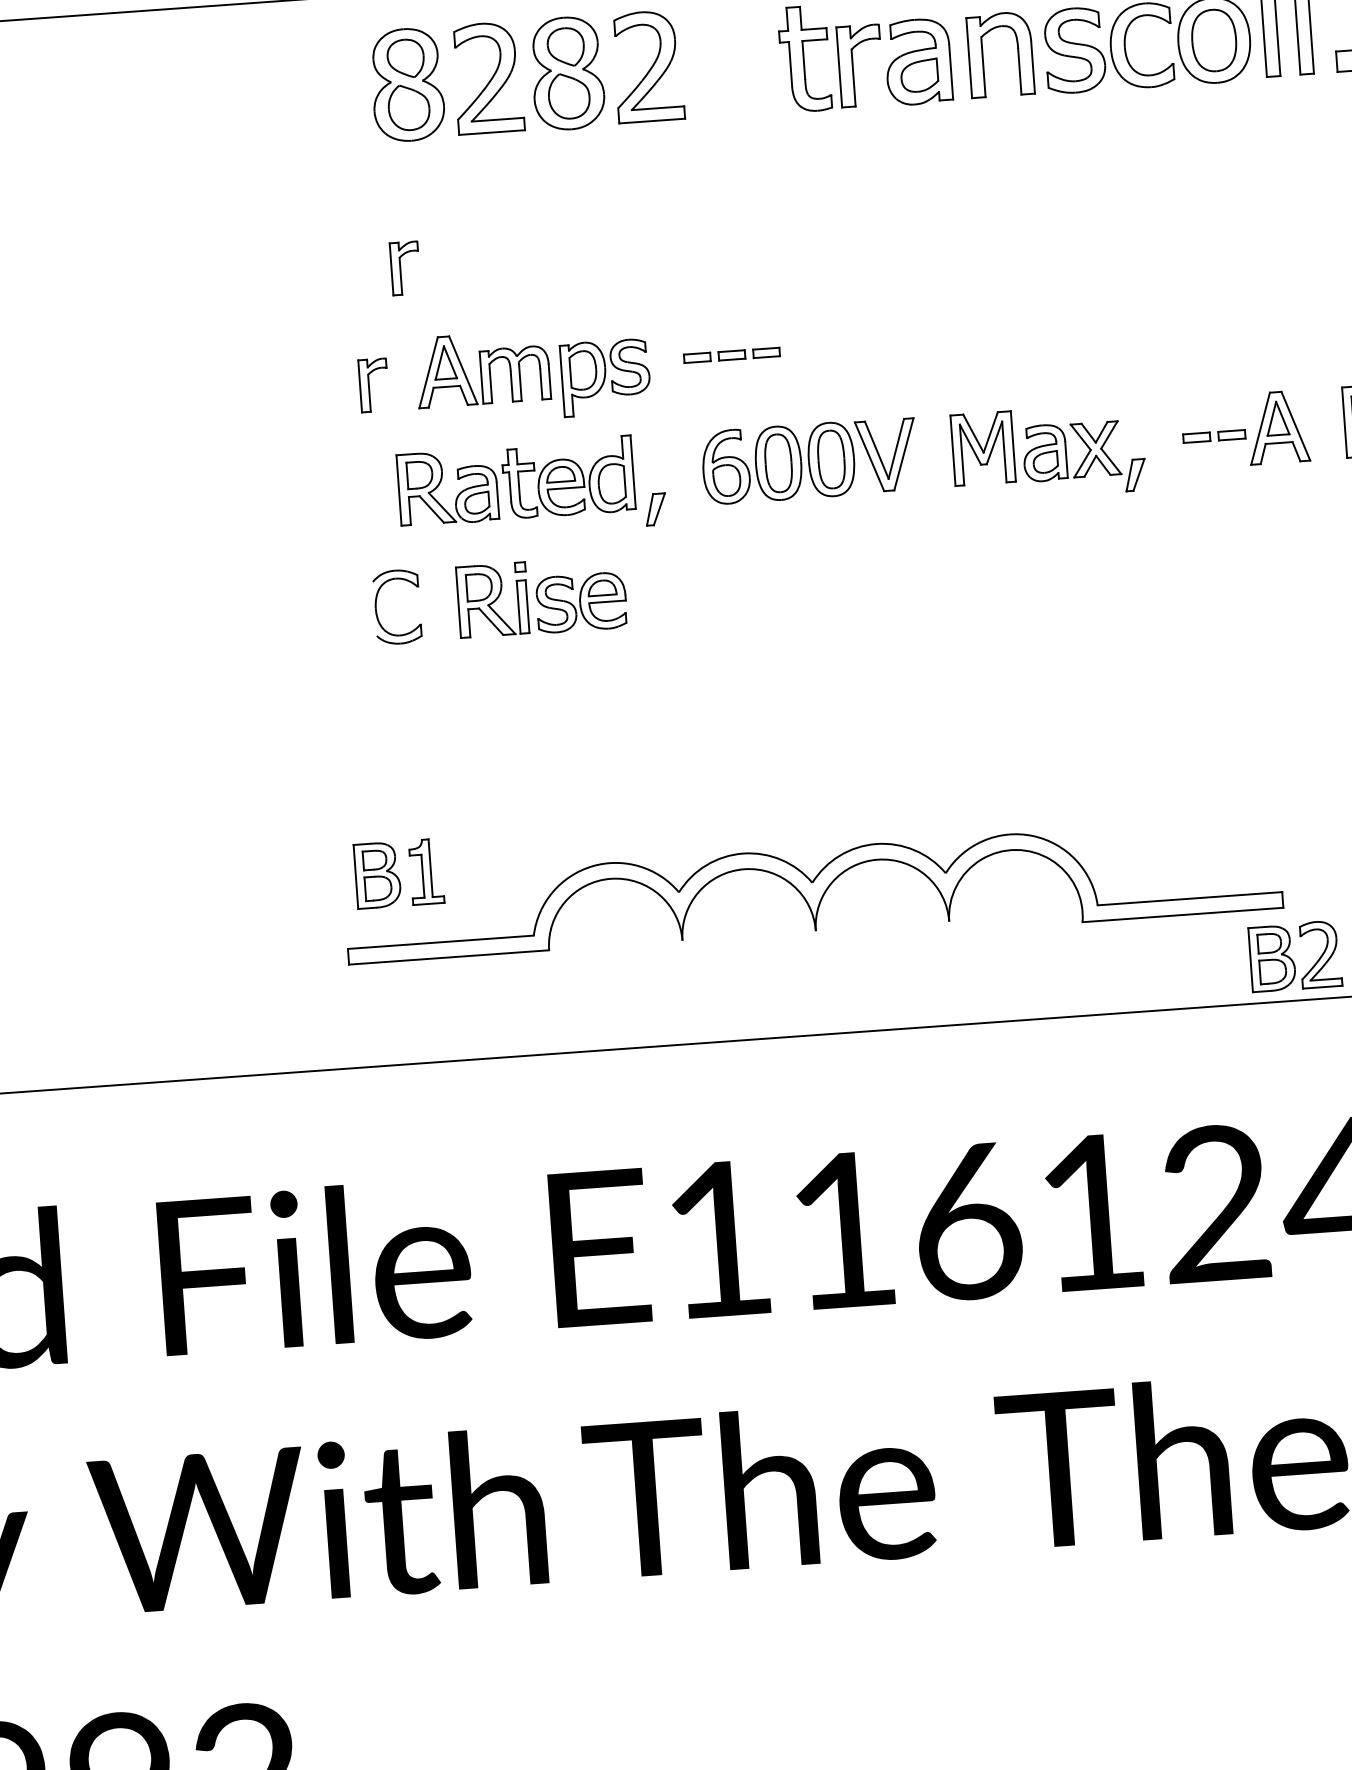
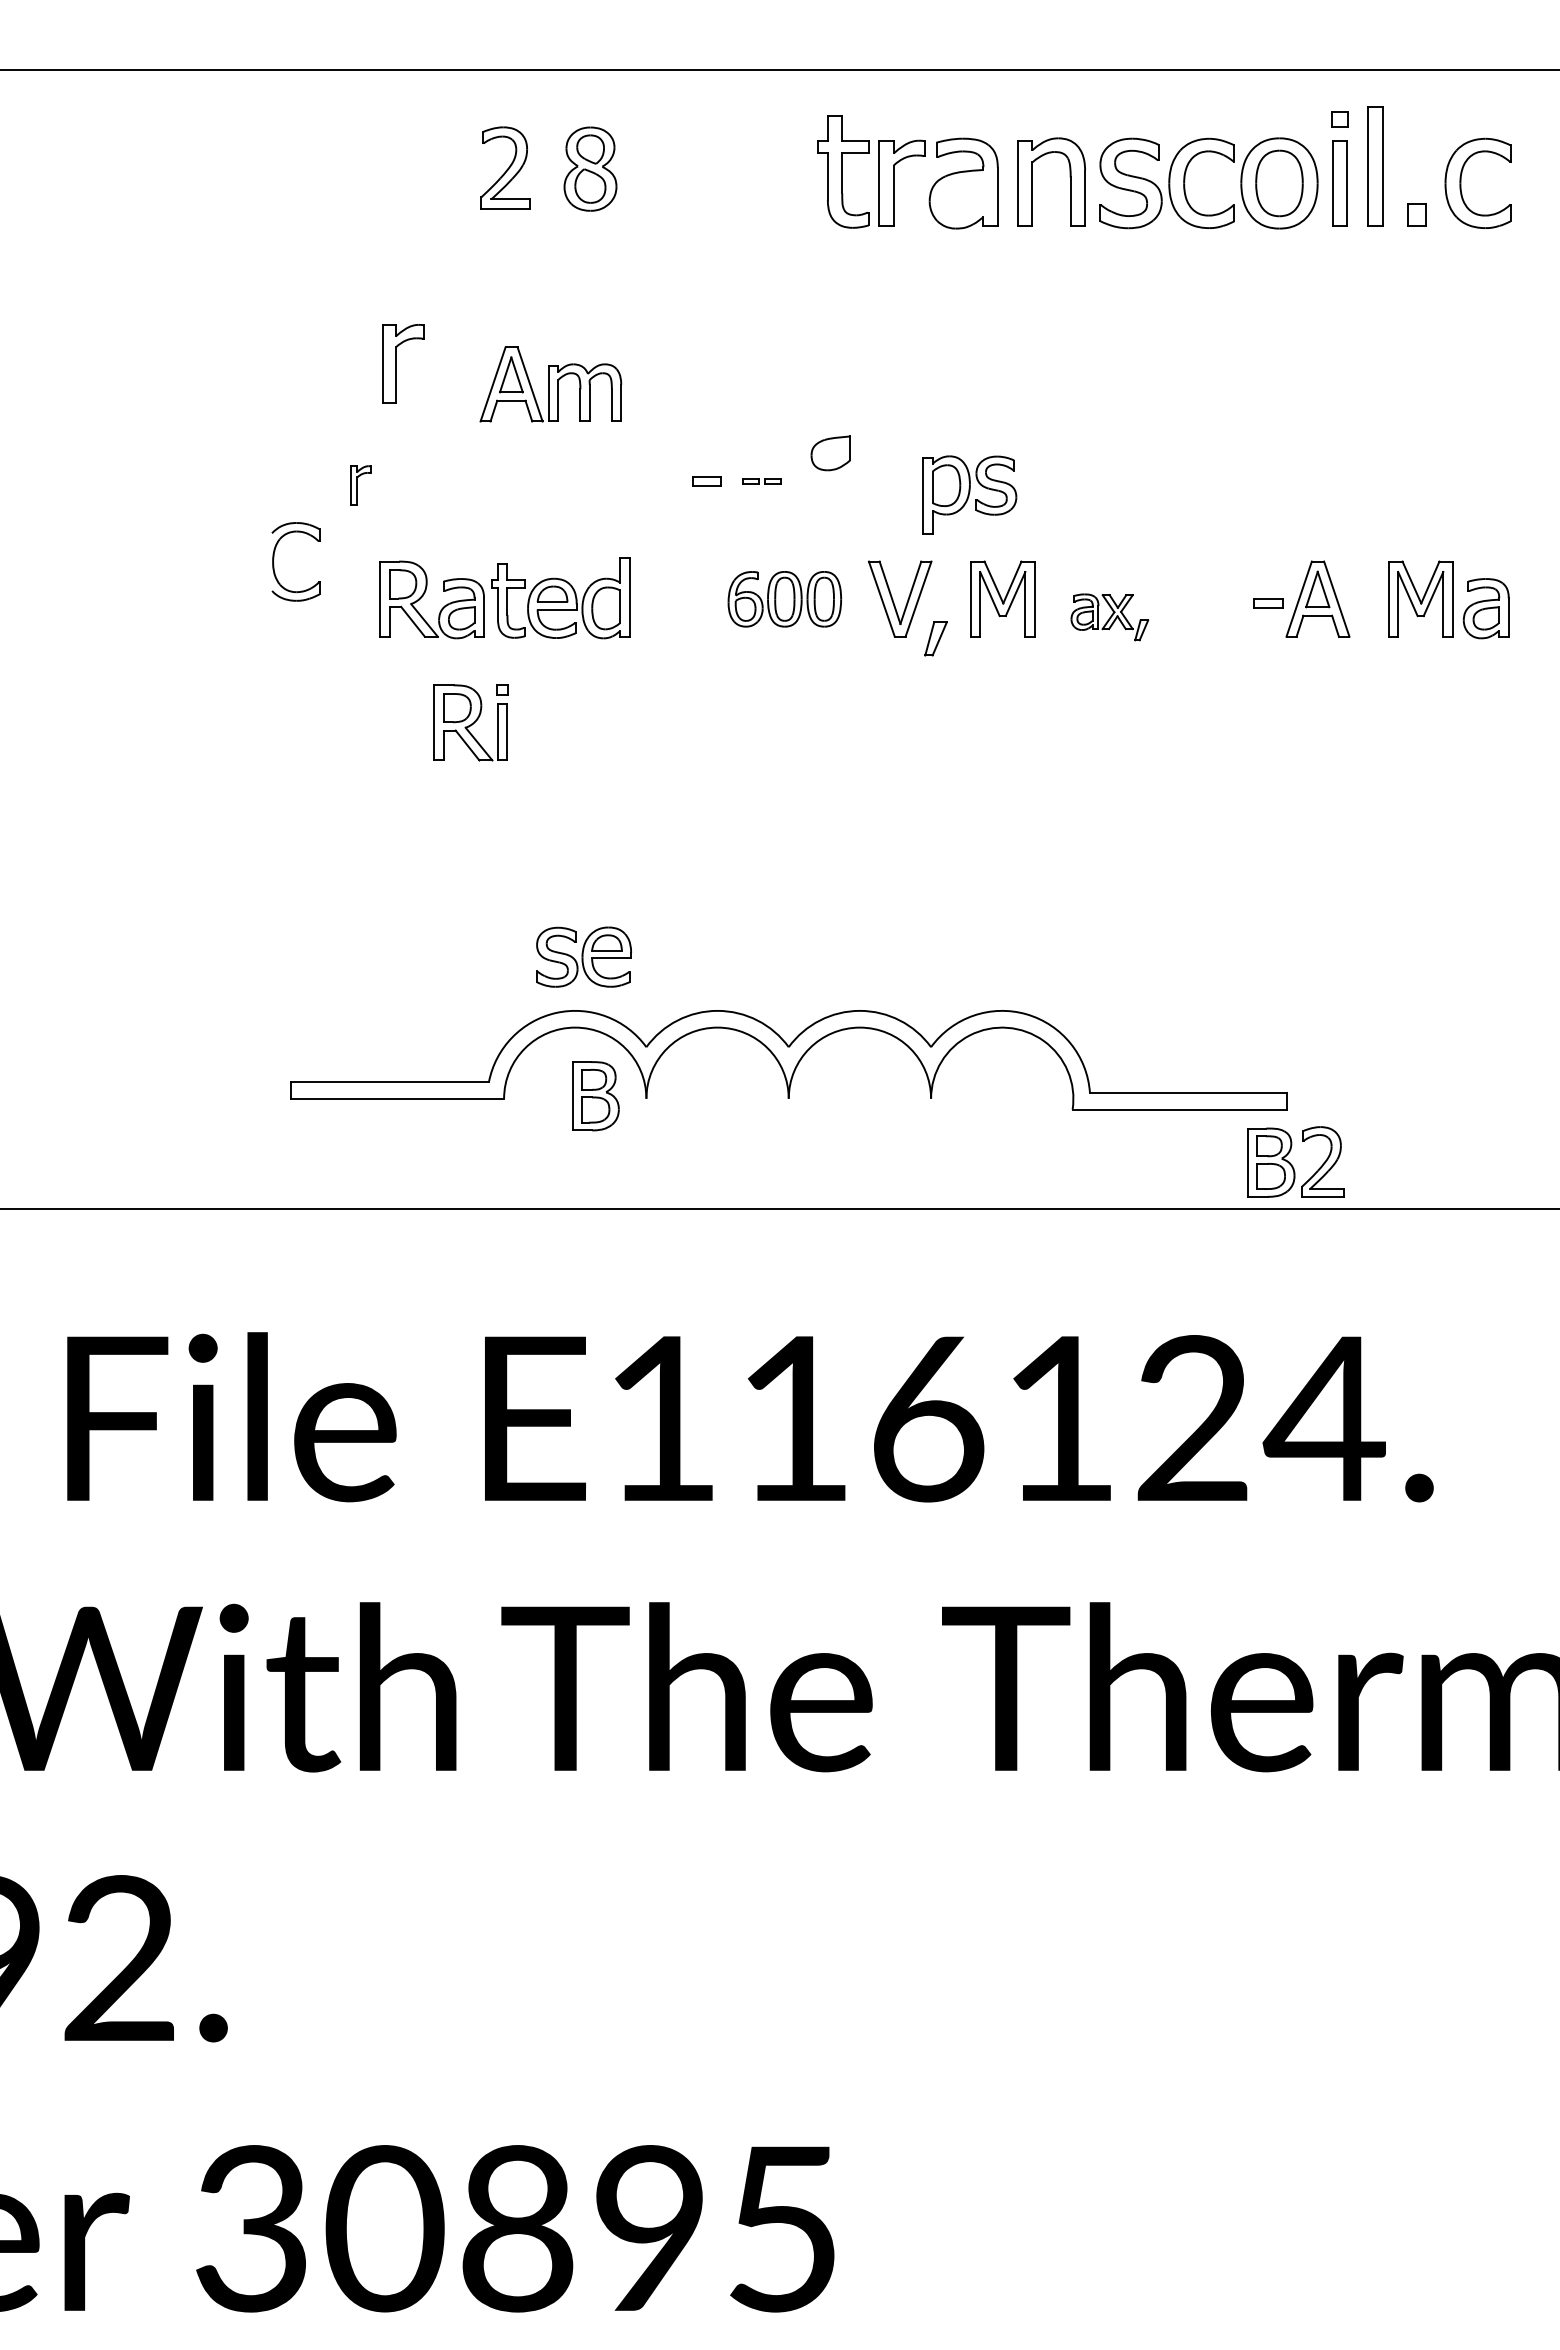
part: (648, 66) -> (676, 167), removed
part: (567, 72) -> (590, 168), size x0.7
part: (919, 75) -> (830, 453), moved
part: (487, 77) -> (505, 167), size x0.7
part: (407, 84) -> (419, 168), removed
part: (405, 268) -> (403, 363), size x1.4
part: (748, 354) -> (761, 481), size x0.6
part: (482, 368) -> (550, 384), moved
part: (605, 377) -> (969, 494), moved
part: (373, 385) -> (360, 485), size x0.7
part: (1196, 437) -> (1230, 603), removed
part: (1084, 458) -> (1109, 617), size x0.6
part: (778, 463) -> (784, 599), size x0.7
part: (655, 509) -> (935, 638), moved
part: (581, 602) -> (583, 956), moved
part: (376, 605) -> (274, 558), moved
part: (426, 871) -> (379, 1005), removed
part: (377, 875) -> (595, 1096), moved

